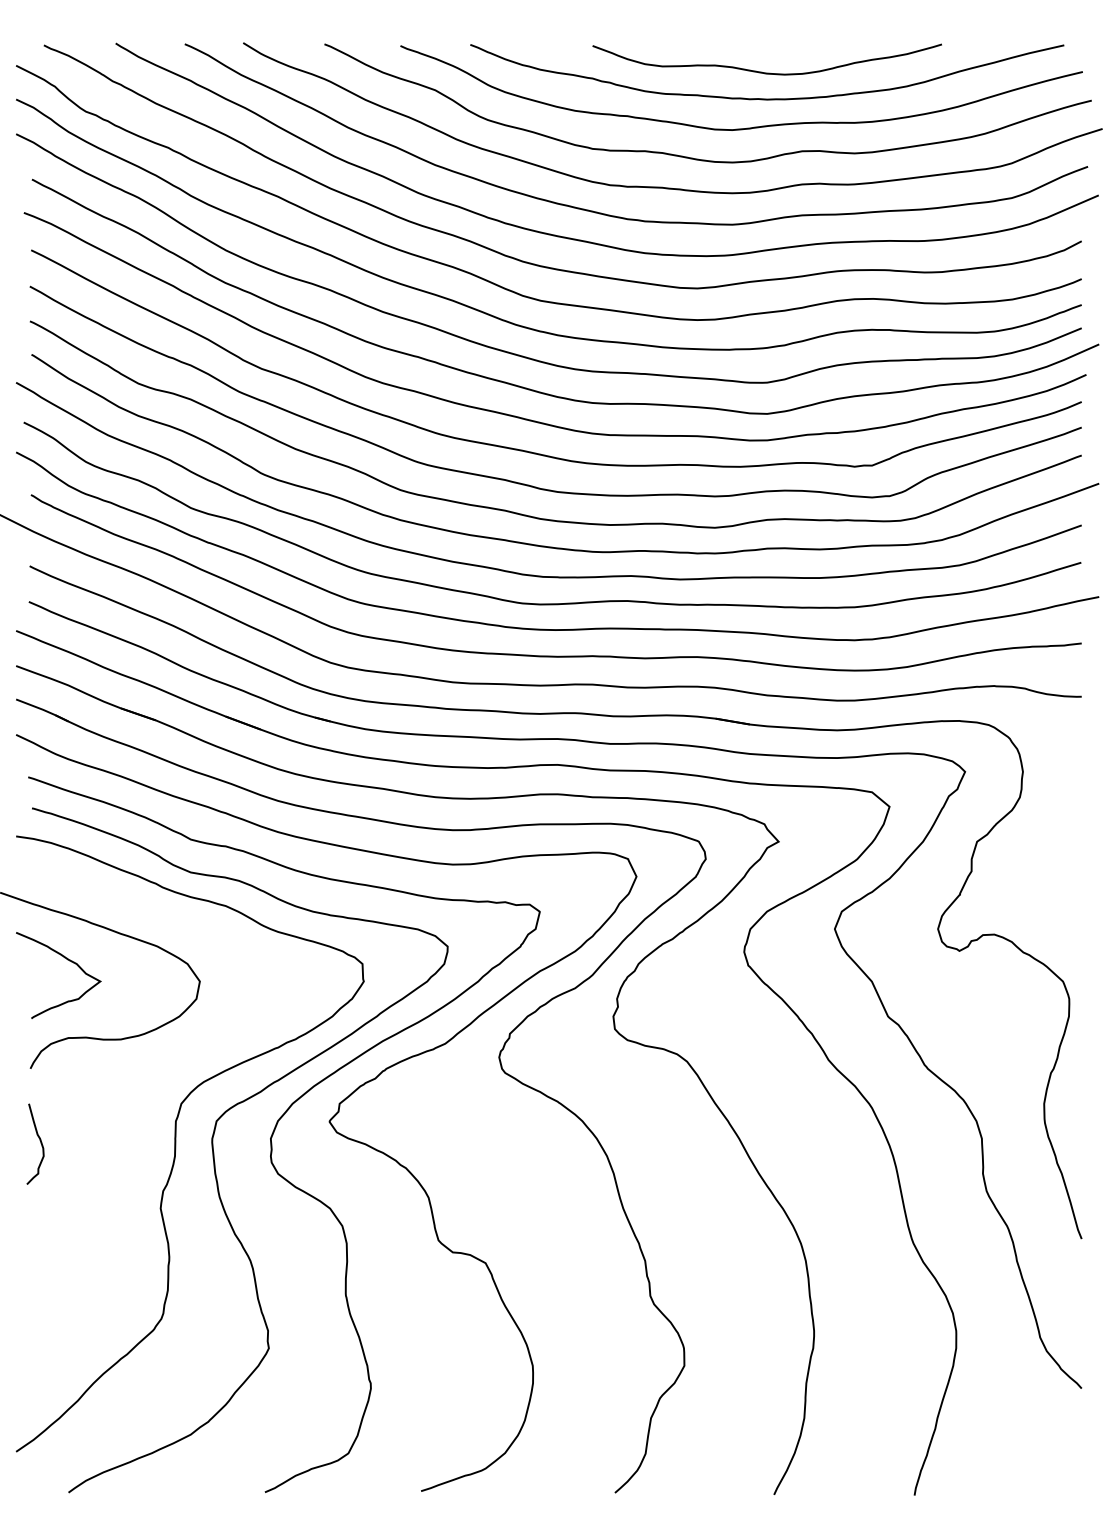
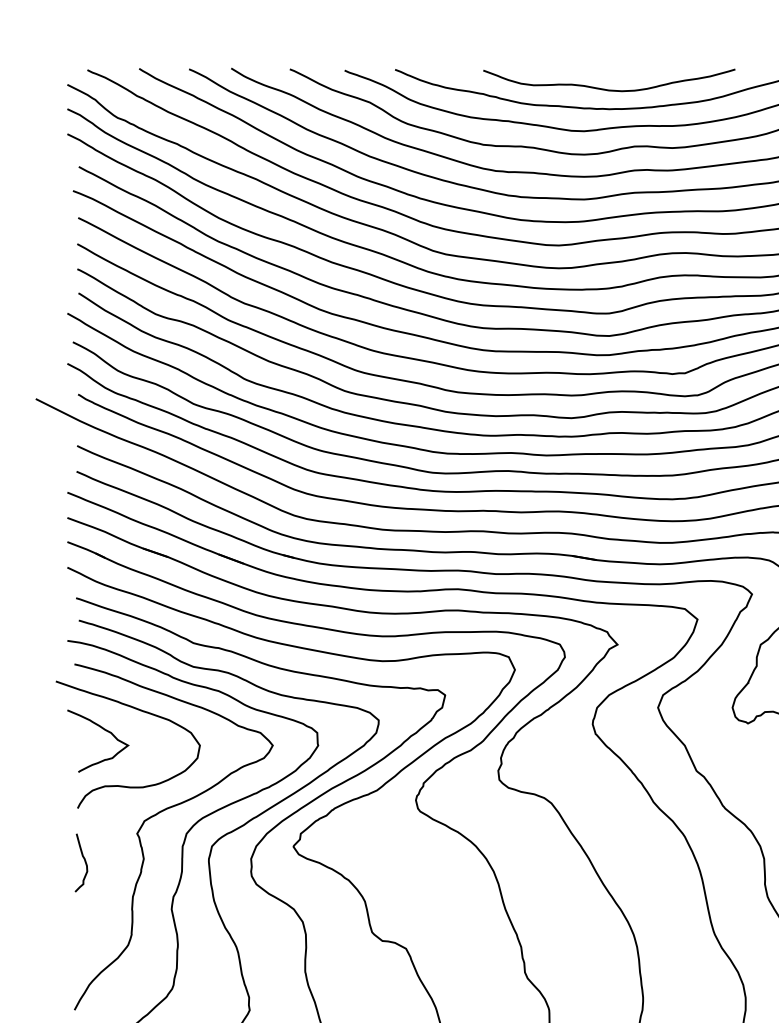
curve: (142, 1076) -> (158, 814), added

